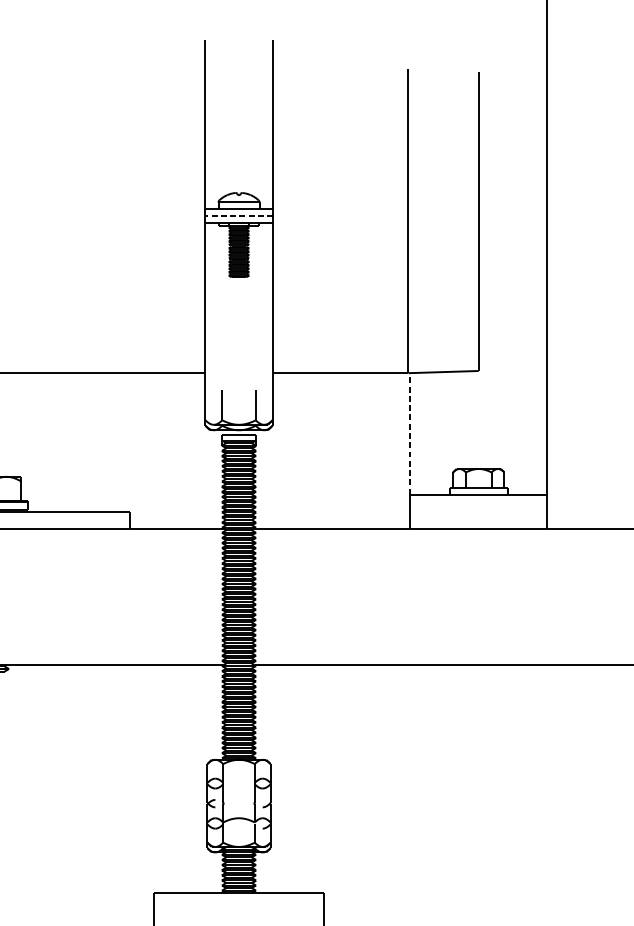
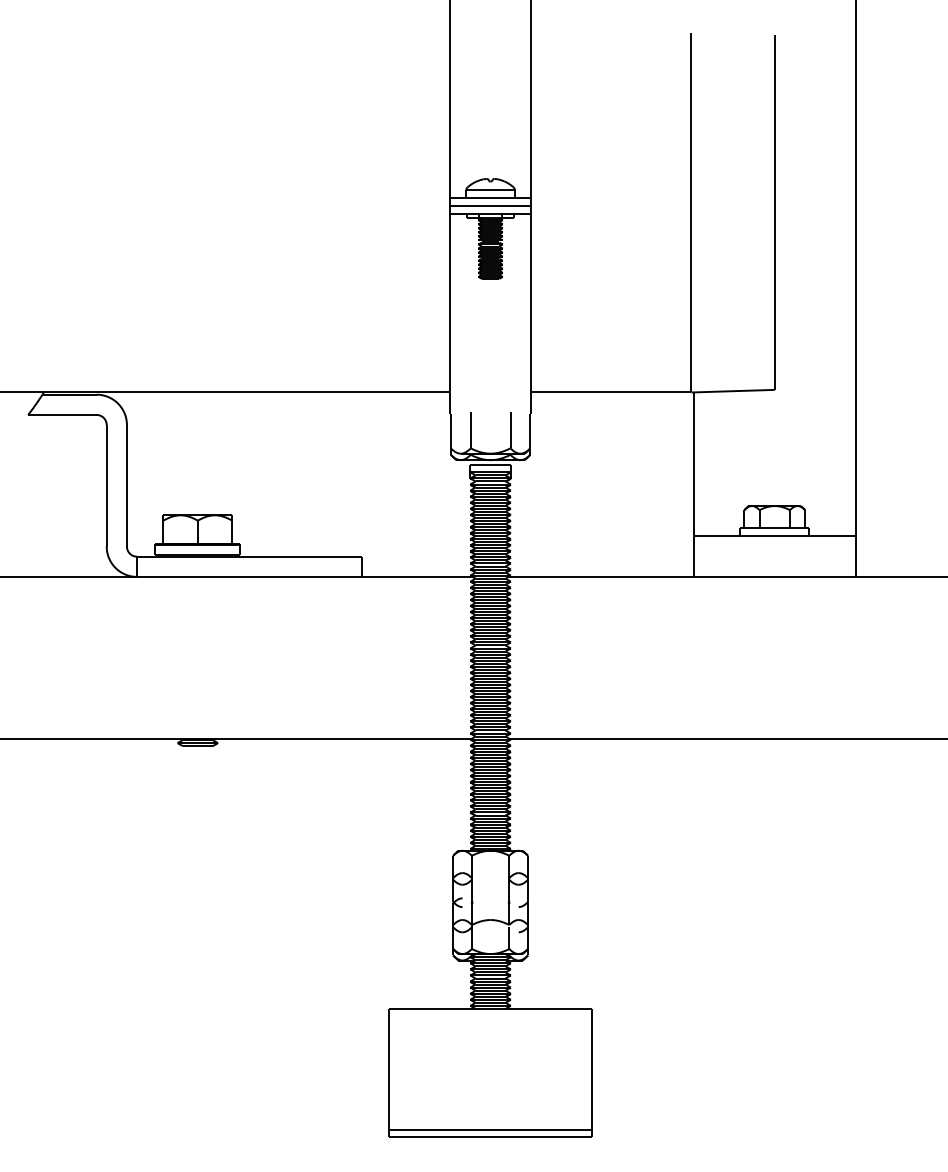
line: (238, 216) -> (490, 206), dashed -> solid
line: (410, 433) -> (693, 463), dashed -> solid

